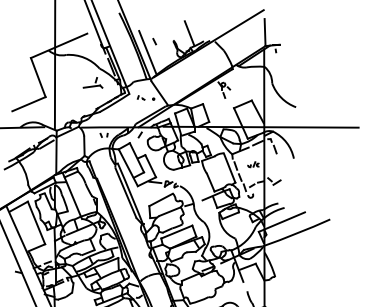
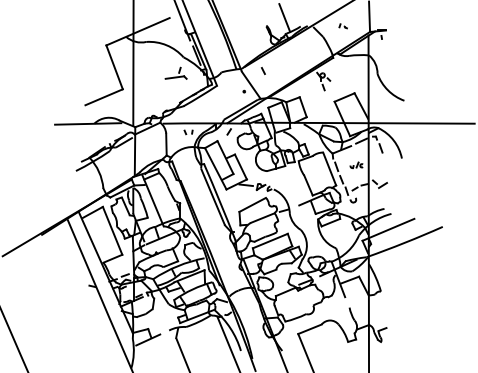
line: (153, 41) -> (262, 70), moved
line: (147, 51) -> (237, 38), removed
part: (140, 98) -> (342, 26), moved

